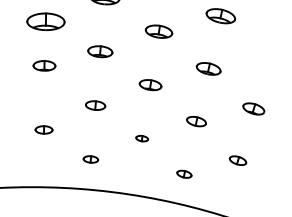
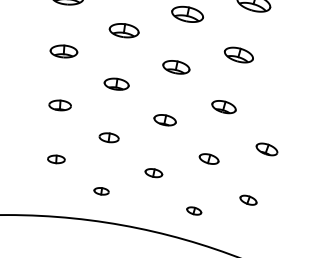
part: (45, 21) -> (63, 51), size x0.71
part: (43, 65) -> (59, 105), moved
part: (141, 138) -> (153, 173), size x1.43

